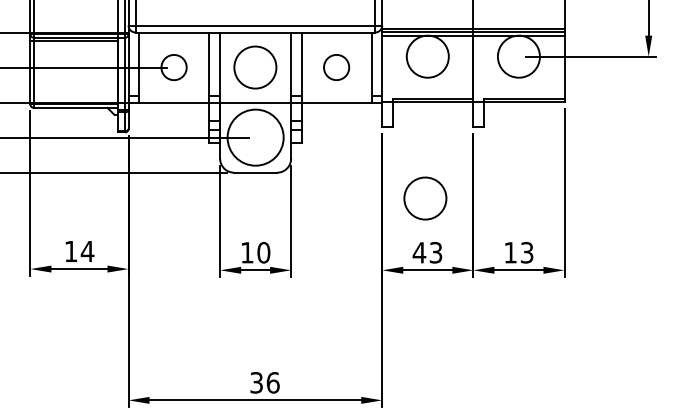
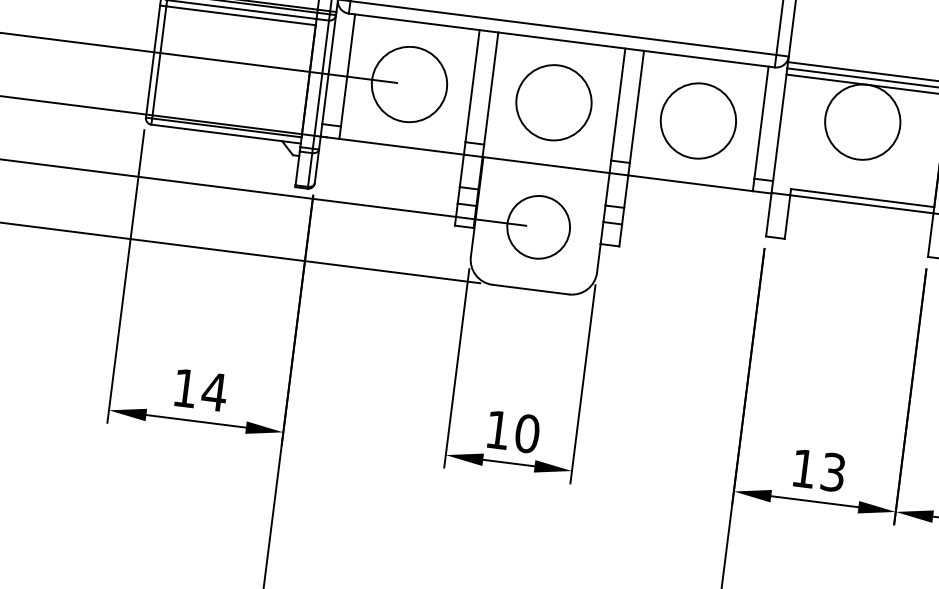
circle: (174, 67) -> (410, 84), size x1.67
circle: (336, 67) -> (698, 120), size x1.67
circle: (255, 137) -> (538, 227), size x0.62
circle: (425, 198) -> (826, 373), removed
text: (419, 252) -> (804, 468), 43 -> 13

